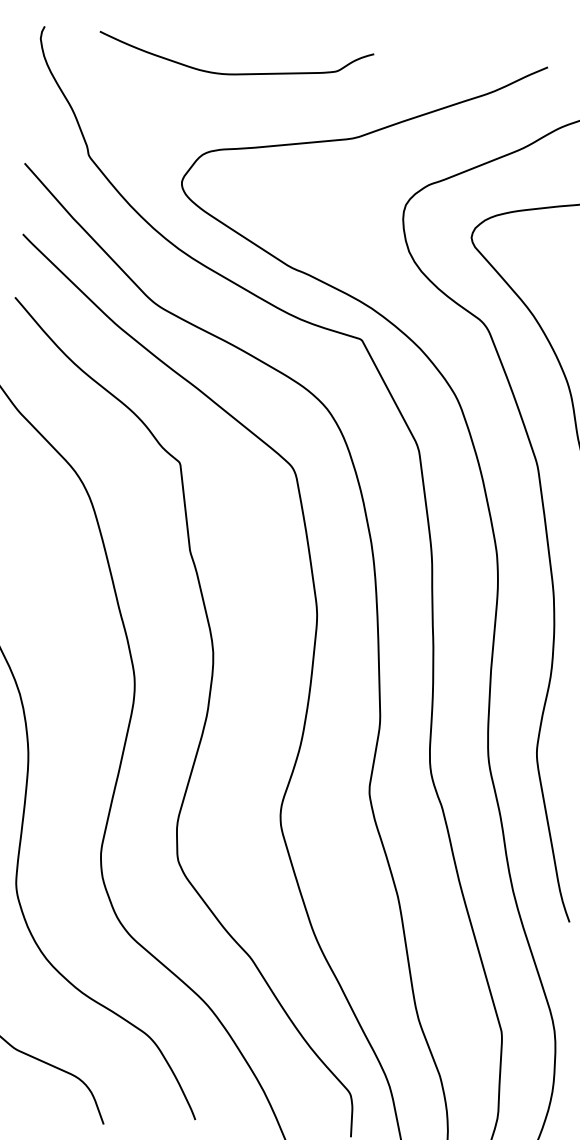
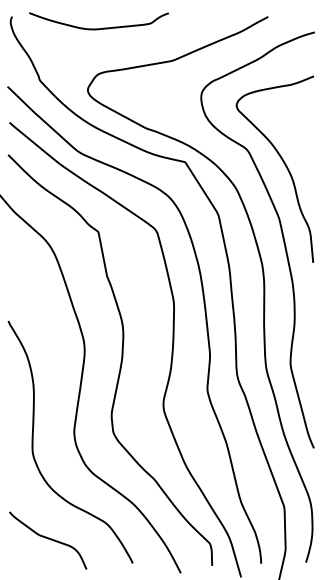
curve: (233, 72) -> (98, 28), moved

